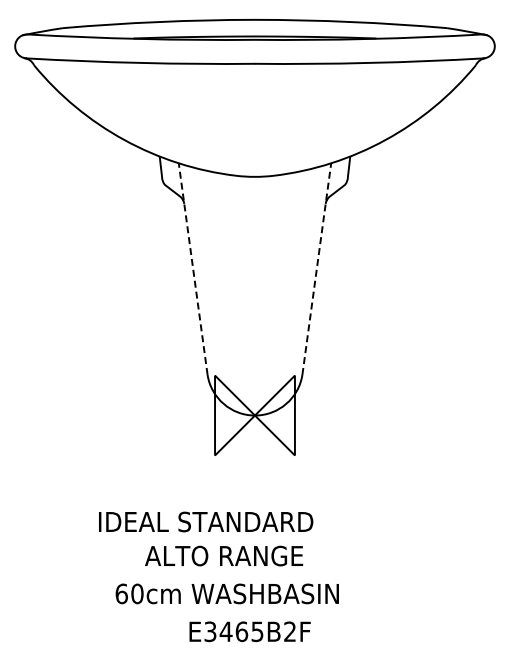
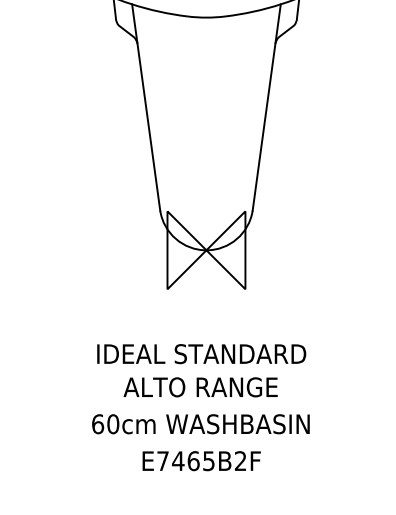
line: (193, 269) -> (146, 107), dashed -> solid
line: (316, 269) -> (266, 107), dashed -> solid
text: (206, 521) -> (202, 353), moved
text: (224, 555) -> (201, 386), moved
text: (226, 593) -> (200, 423), moved
text: (210, 631) -> (163, 460), E3465B2F -> E7465B2F

